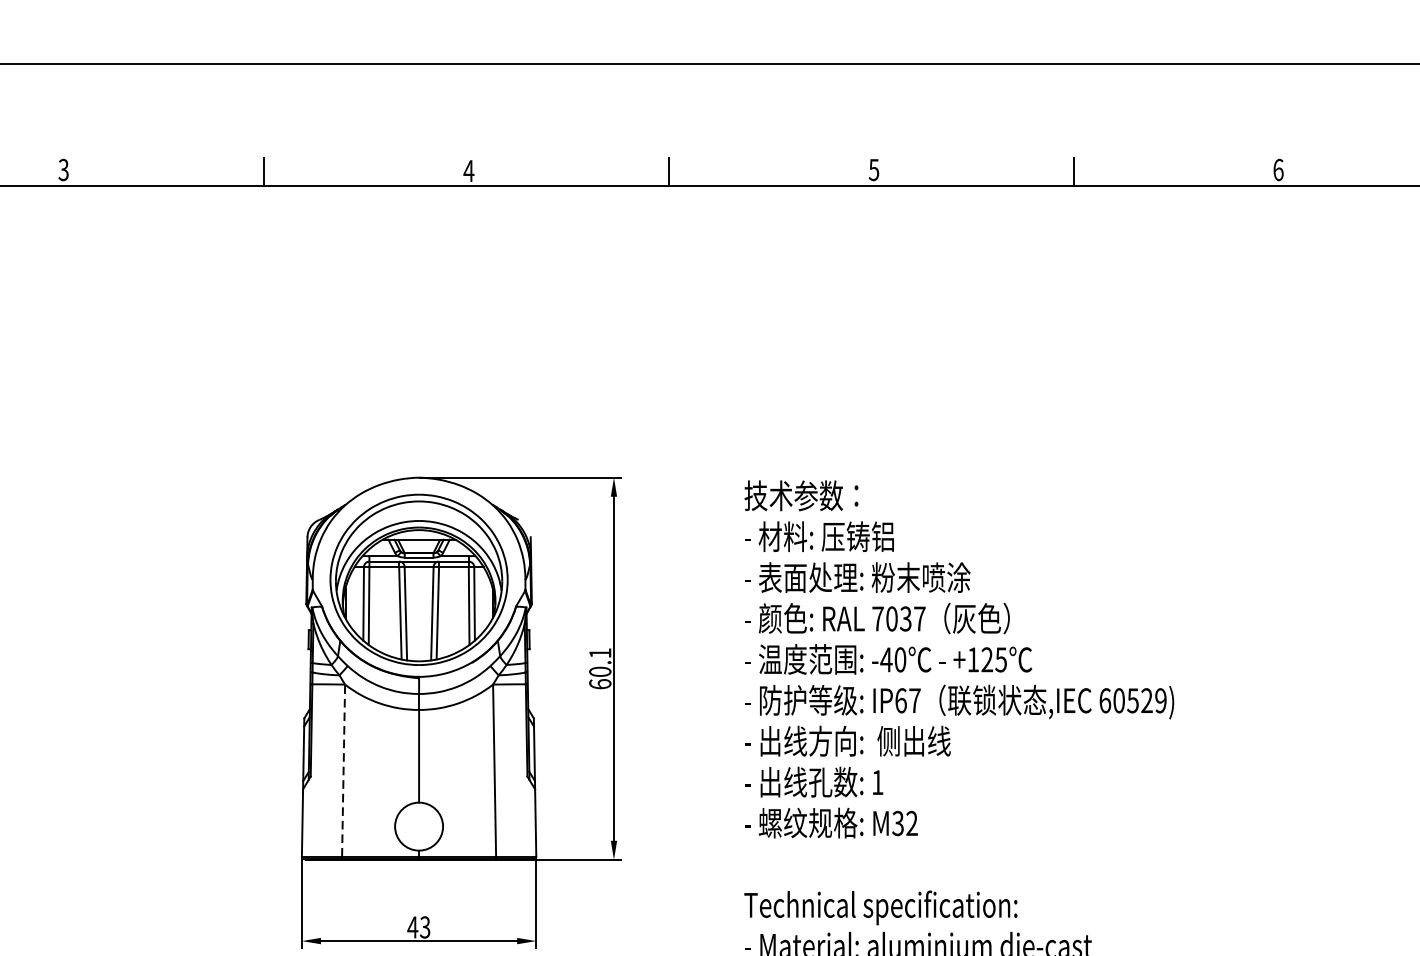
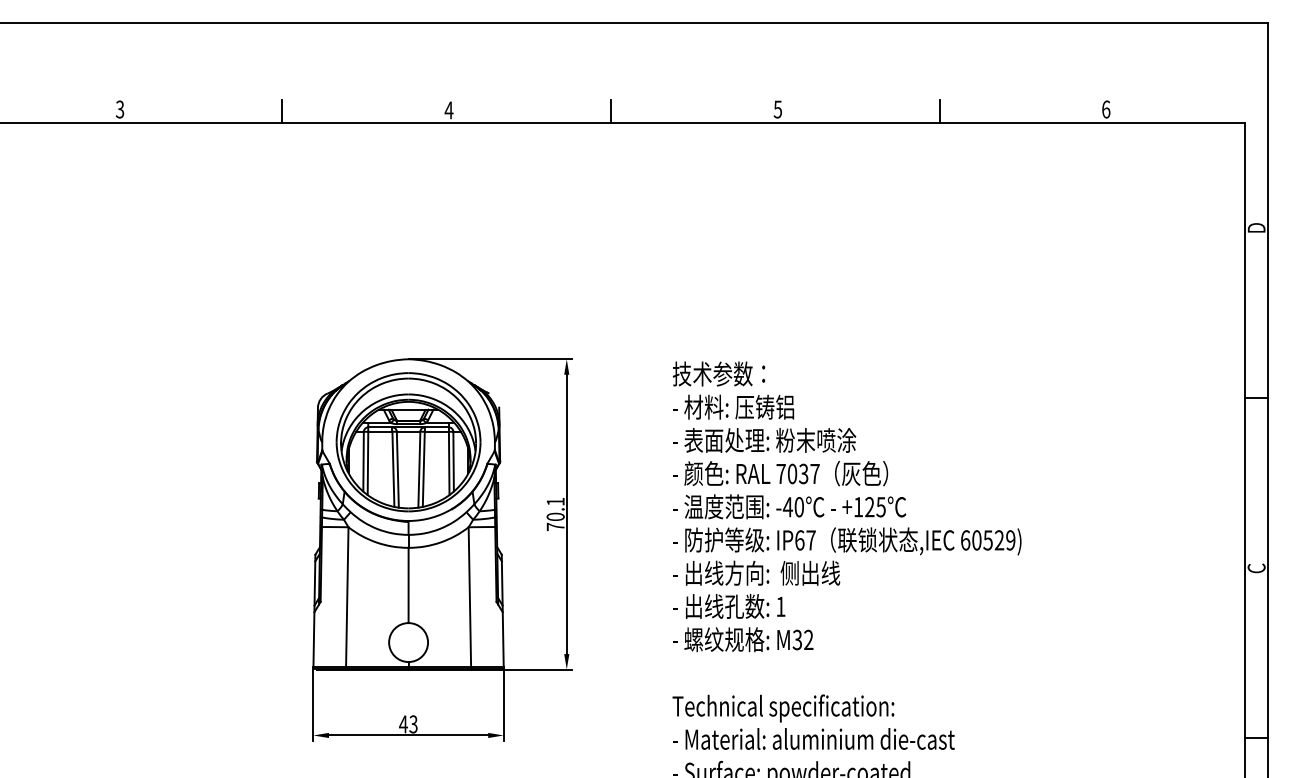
text: (600, 683) -> (555, 526), 60.1 -> 70.1
line: (343, 771) -> (347, 597), dashed -> solid

